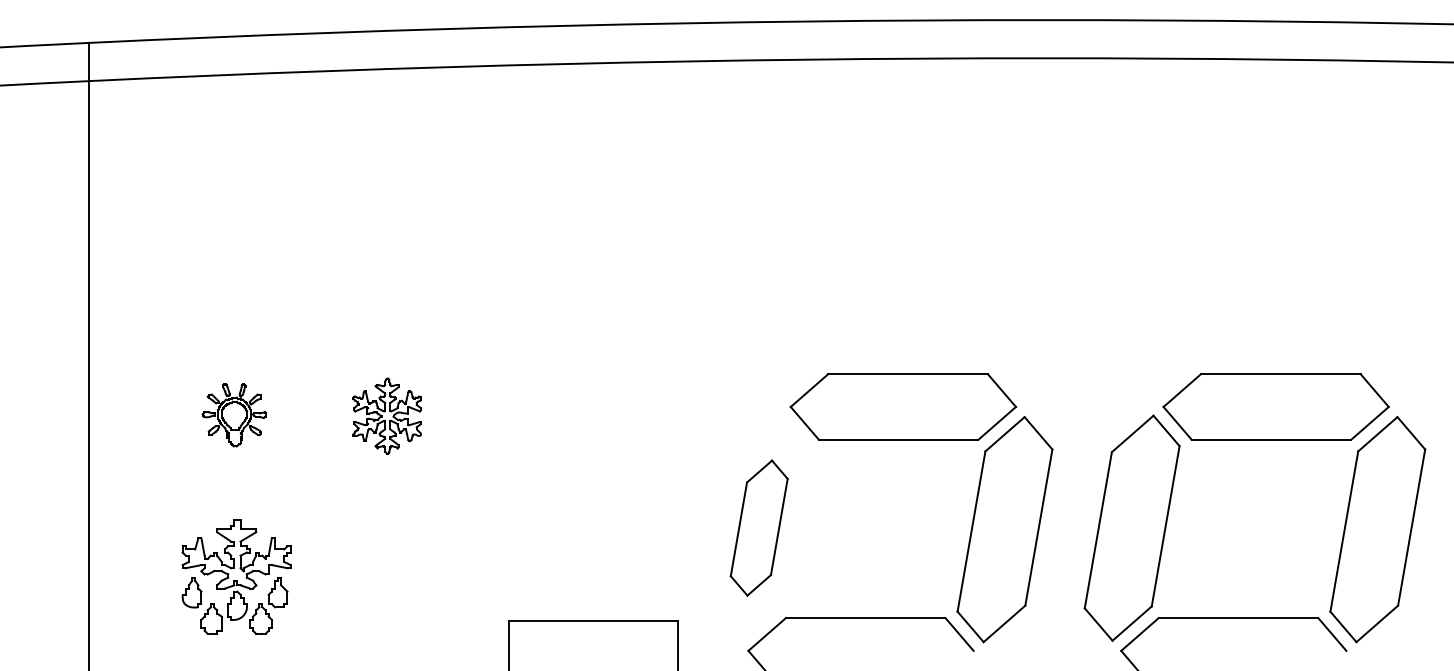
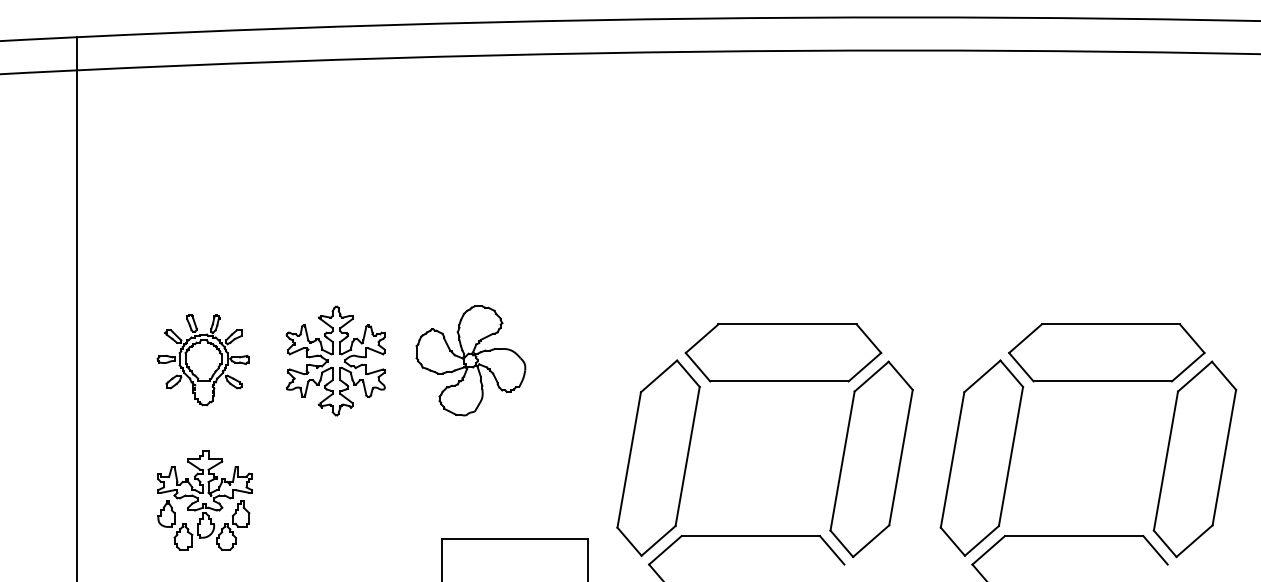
part: (233, 415) -> (202, 360), size x1.67
part: (386, 415) -> (335, 360), size x1.67
part: (542, 415) -> (470, 360), added
part: (758, 527) -> (657, 457), size x1.67

